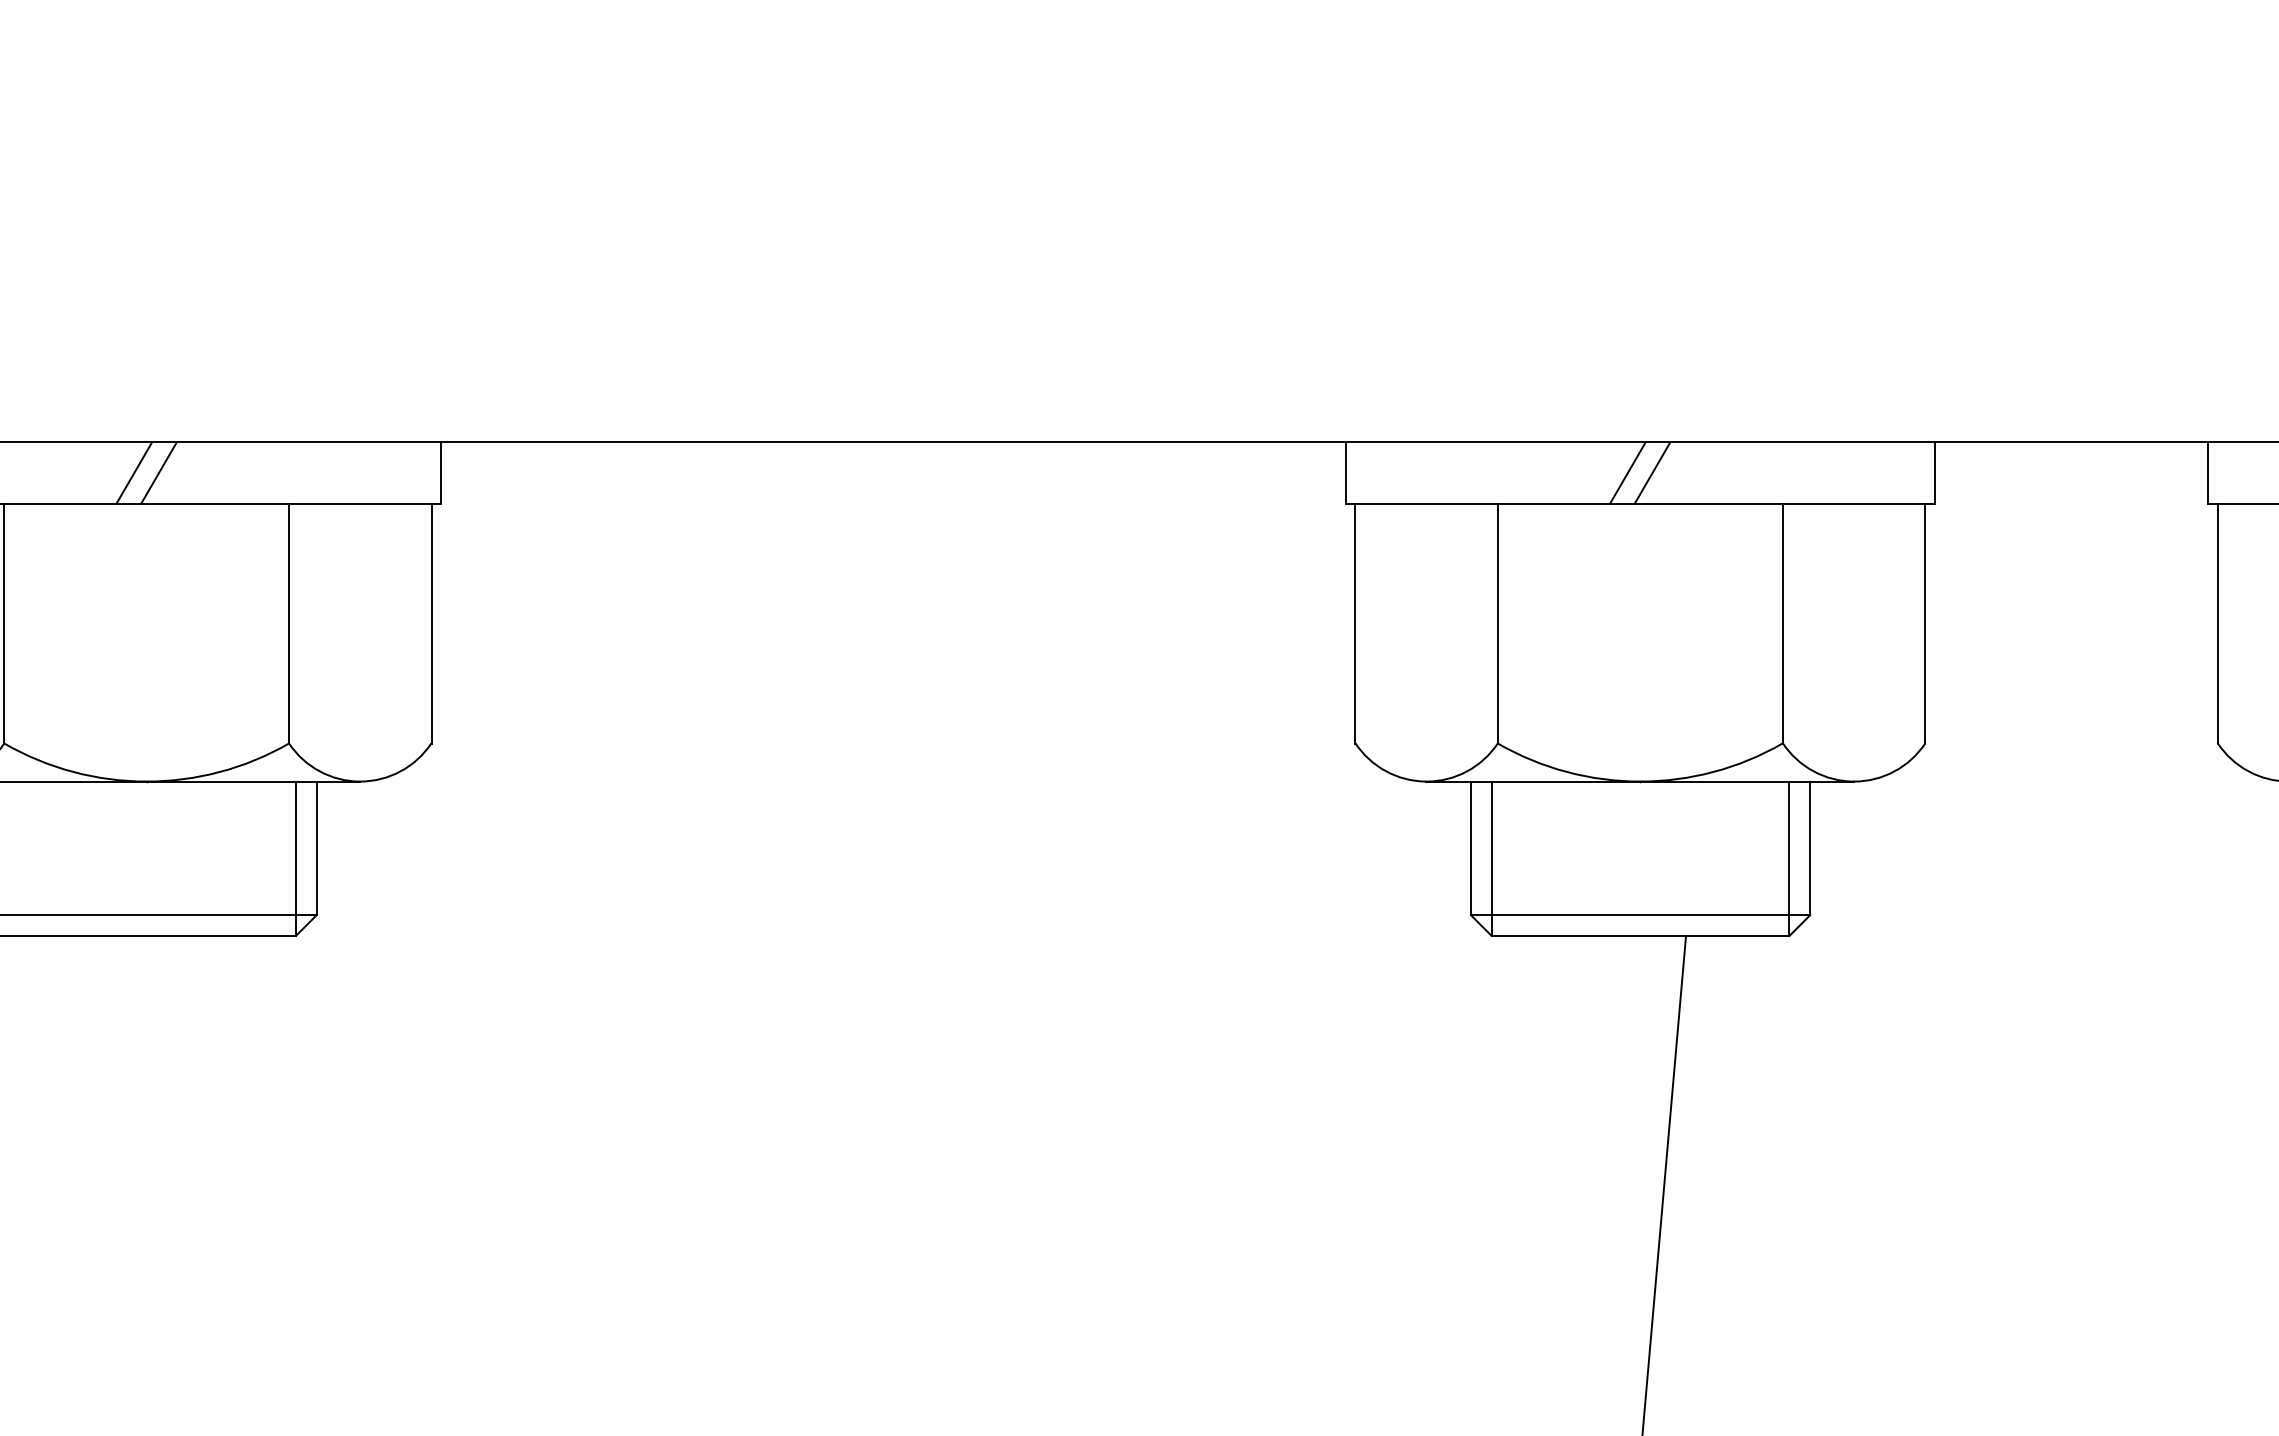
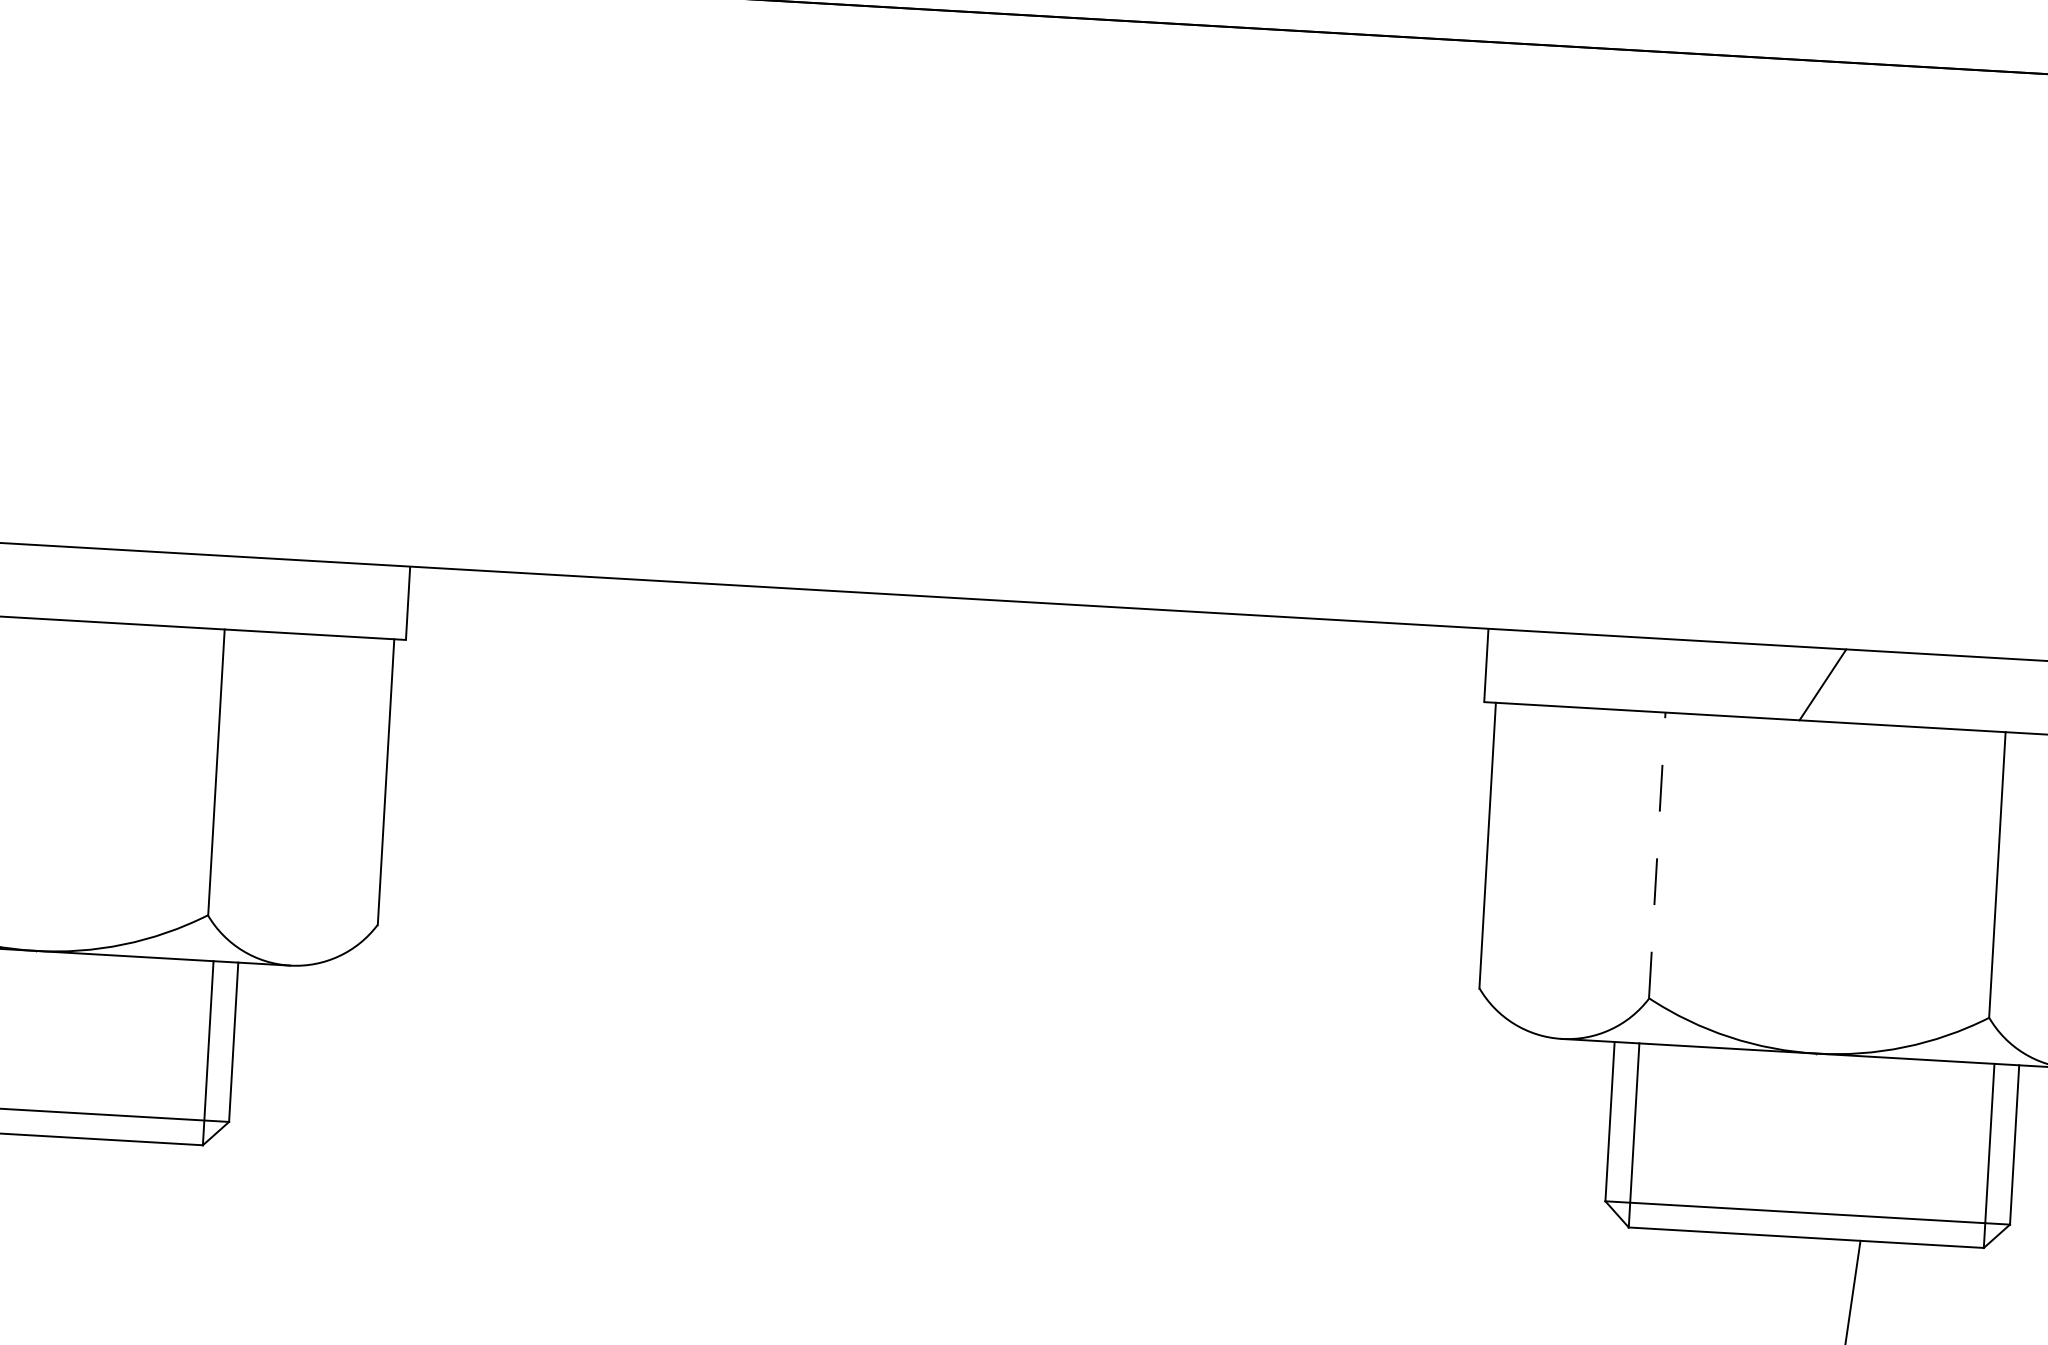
line: (134, 472) -> (42, 581), removed
line: (158, 472) -> (70, 583), removed
line: (1652, 472) -> (1852, 685), removed
line: (1497, 623) -> (1657, 855), solid -> dashed

